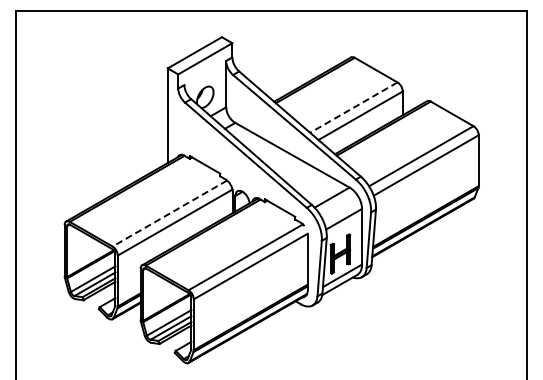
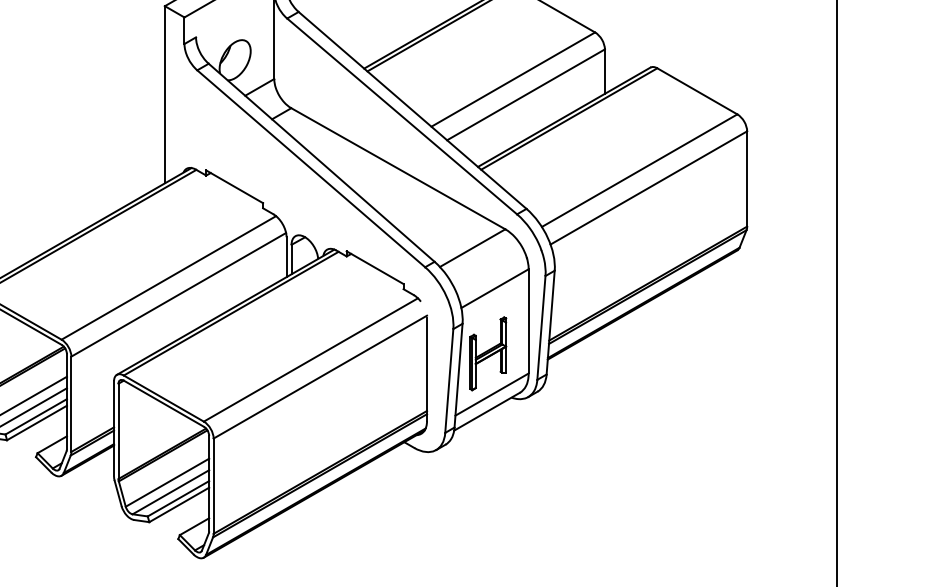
line: (353, 107) -> (512, 79), dashed -> solid
line: (169, 213) -> (168, 277), dashed -> solid

